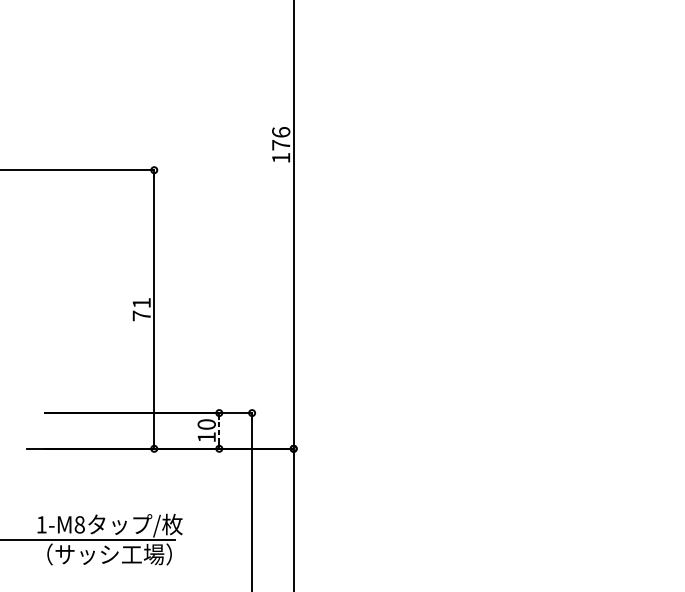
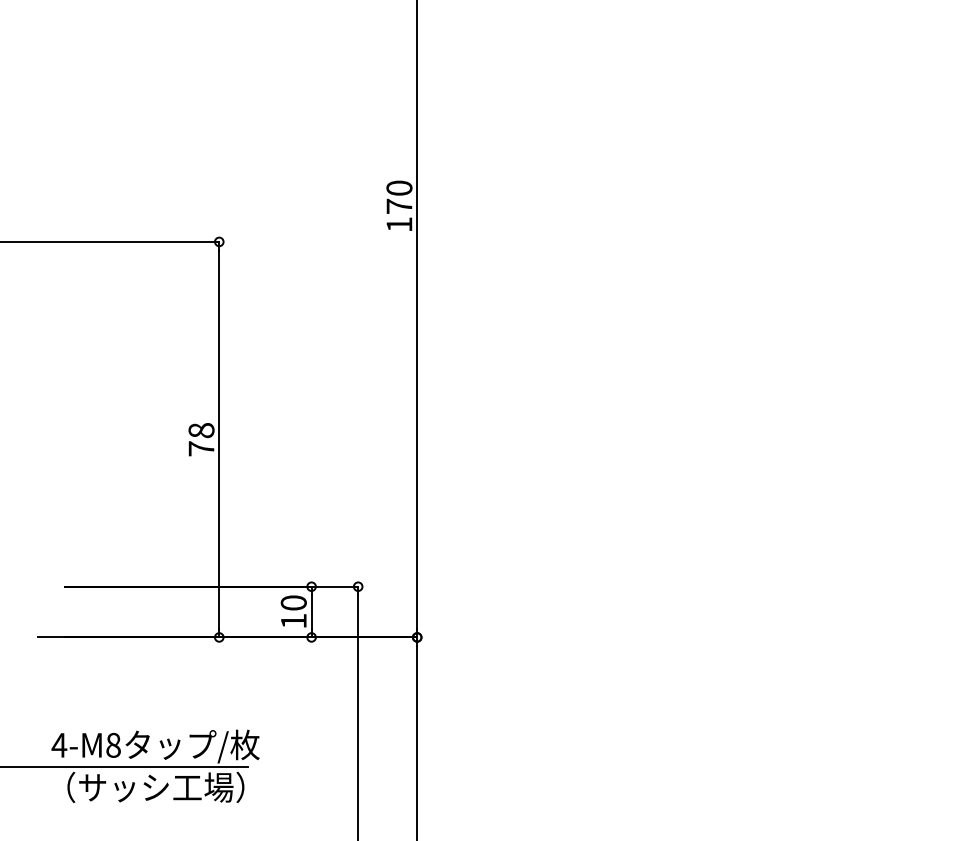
text: (281, 131) -> (399, 187), 176 -> 170
text: (141, 303) -> (201, 430), 71 -> 78
line: (219, 431) -> (311, 612), dashed -> solid
text: (41, 524) -> (59, 745), 1-M8 -> 4-M8

